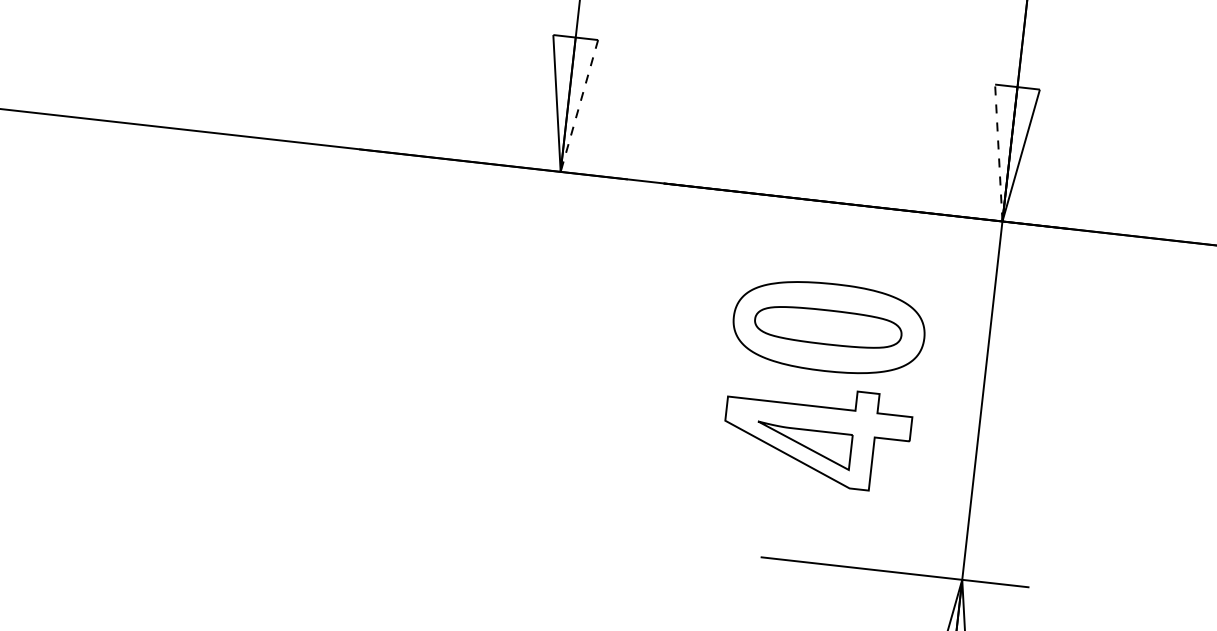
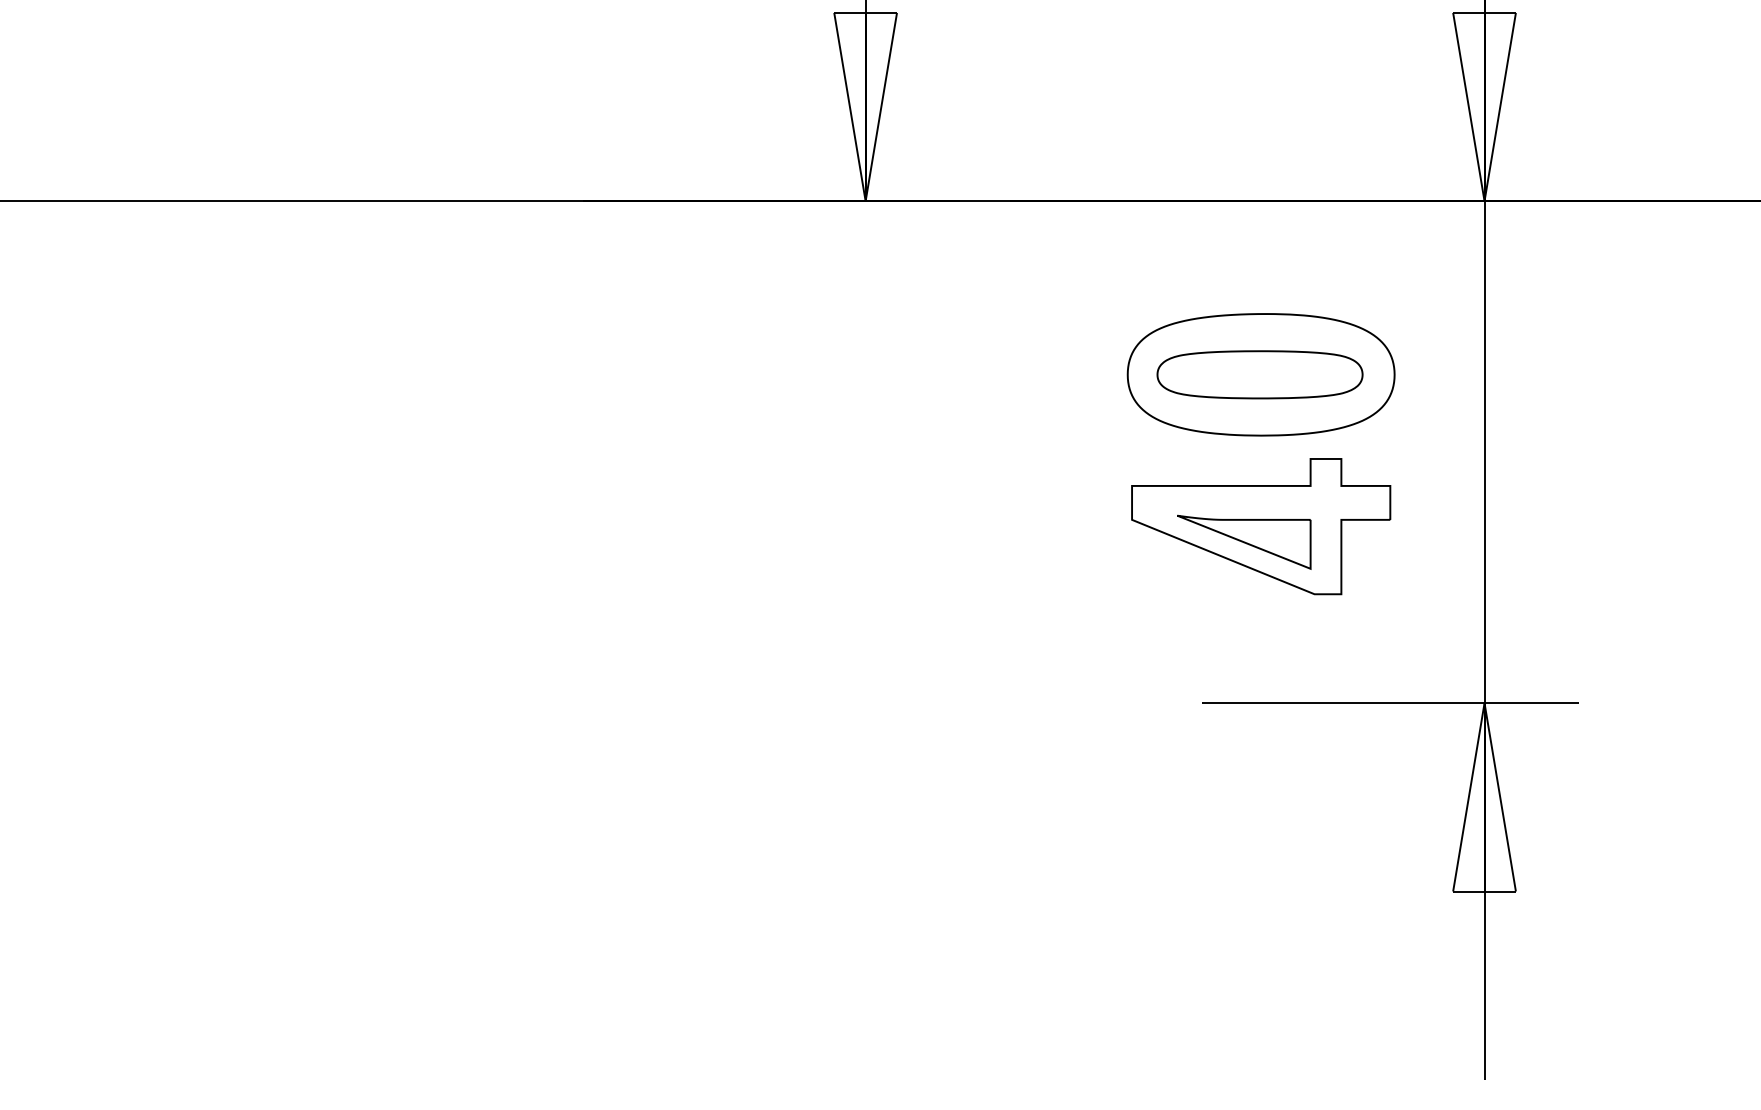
line: (579, 106) -> (881, 107), dashed -> solid
line: (998, 152) -> (1468, 106), dashed -> solid

